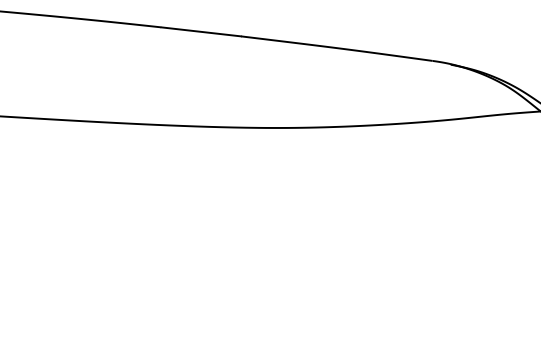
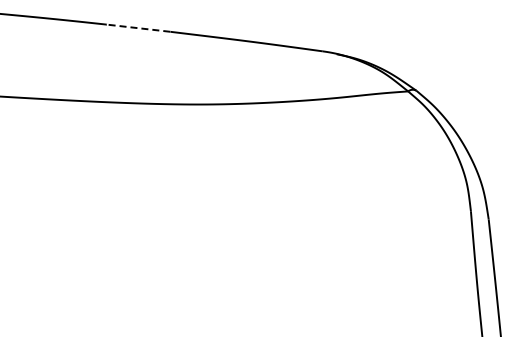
line: (201, 32) -> (138, 28), solid -> dashed

